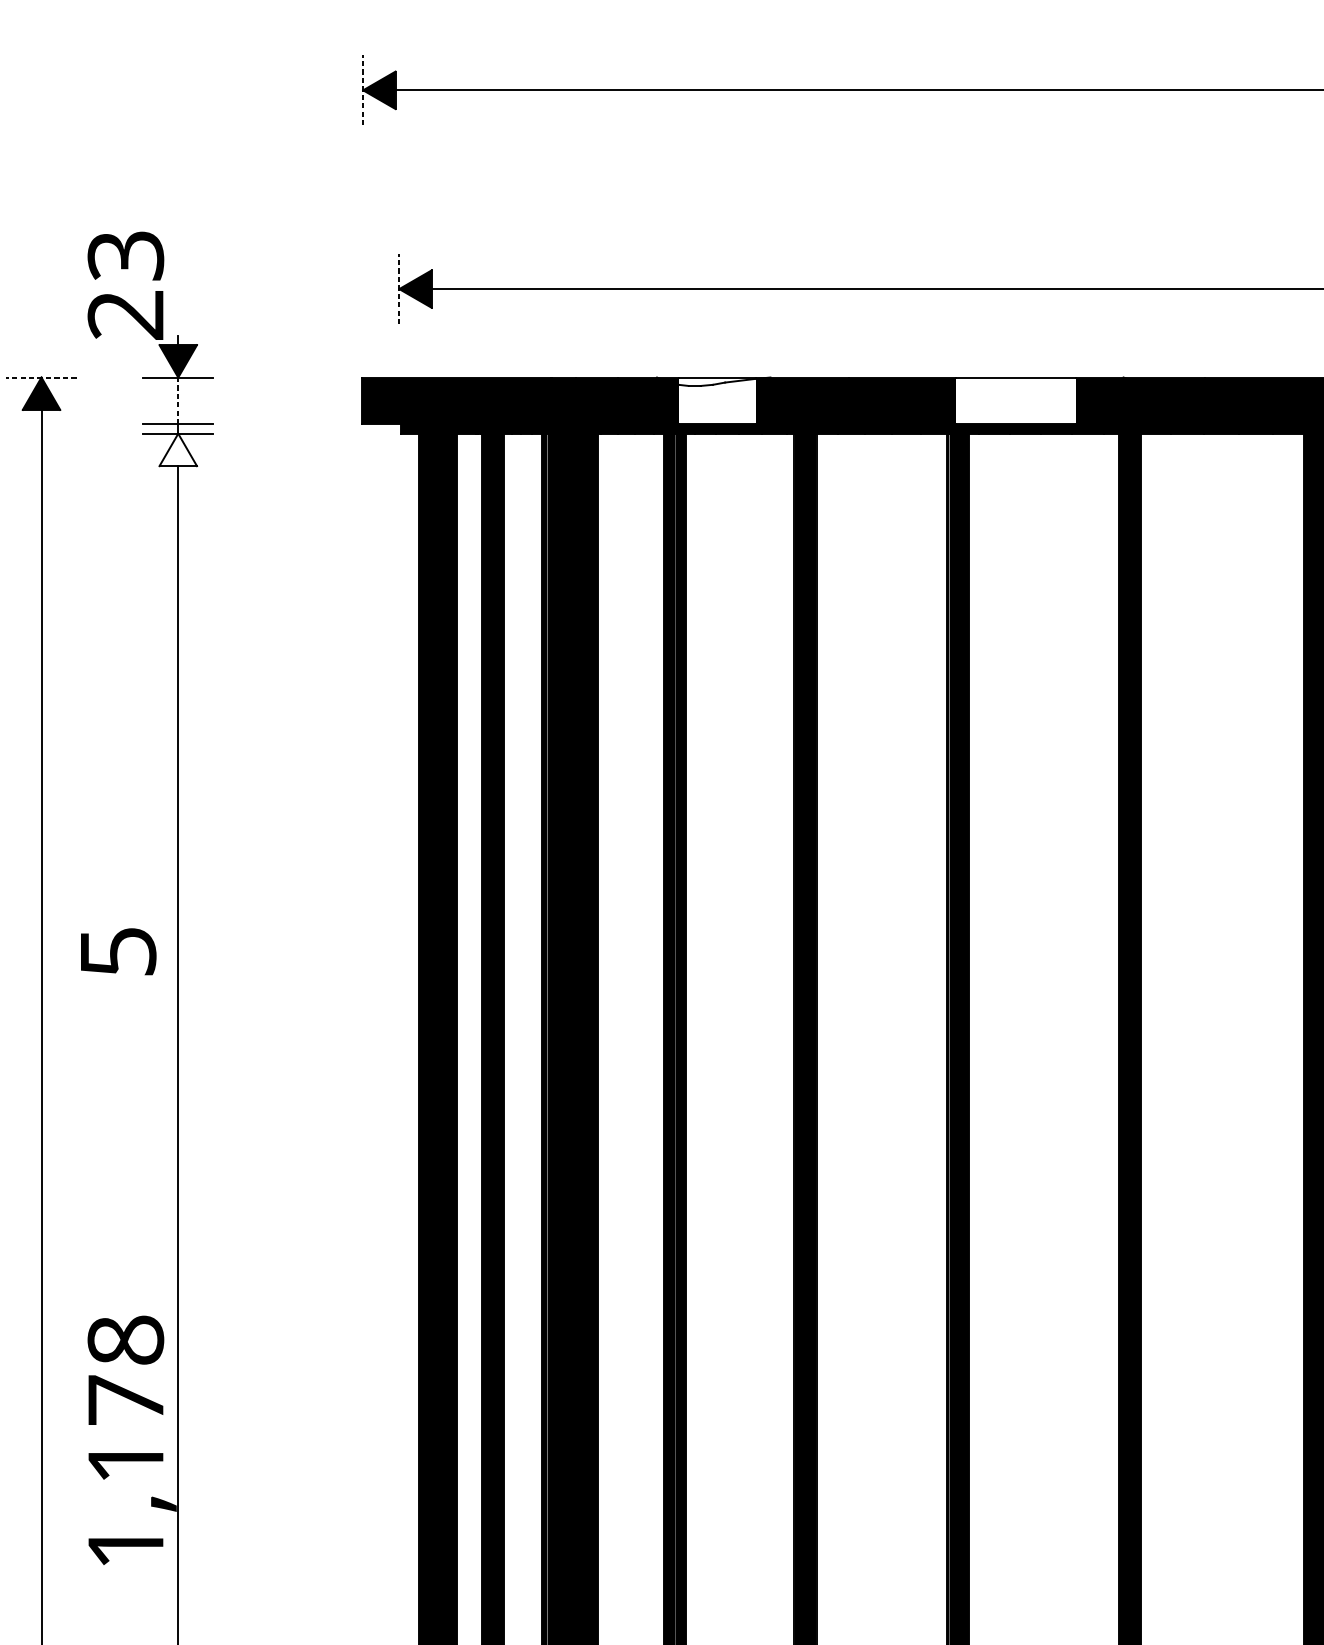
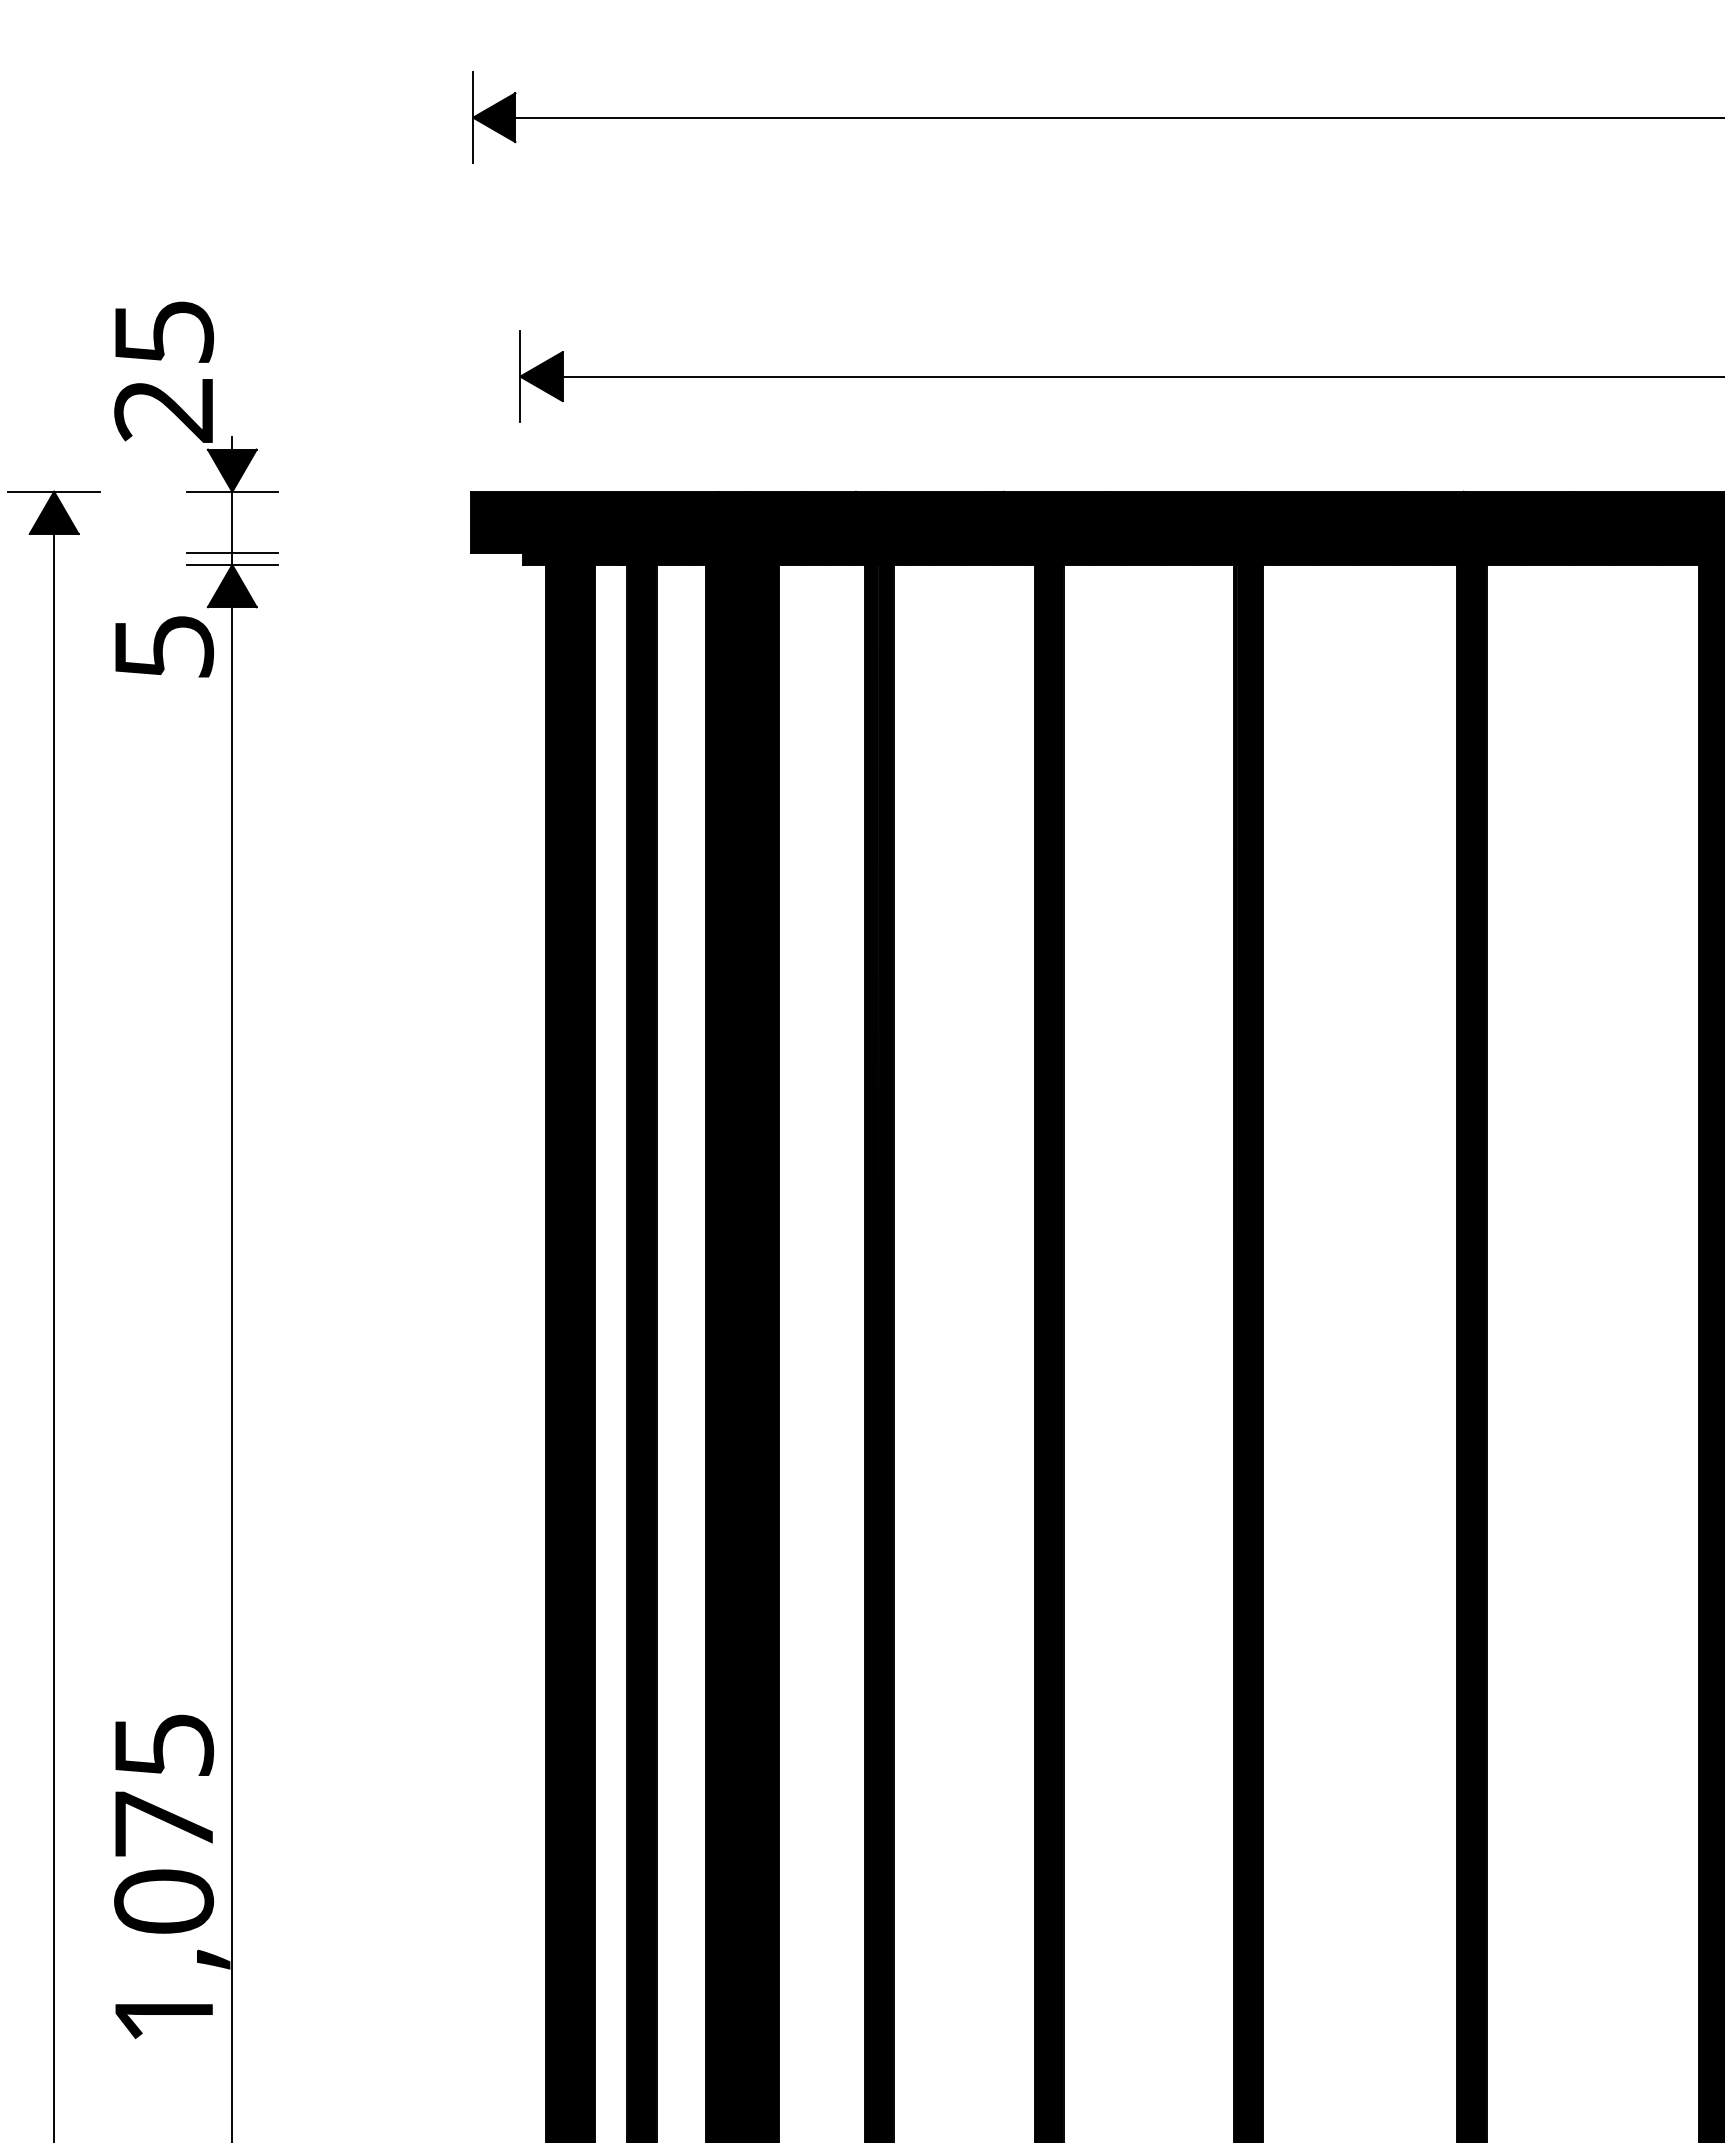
line: (363, 90) -> (473, 117), dashed -> solid
text: (125, 256) -> (163, 333), 23 -> 25
line: (399, 289) -> (520, 376), dashed -> solid
line: (41, 377) -> (54, 491), dashed -> solid
fill: (717, 400) -> (934, 521), added
fill: (1015, 400) -> (1323, 521), added
line: (178, 401) -> (232, 522), dashed -> solid
fill: (177, 450) -> (231, 586), added
text: (118, 951) -> (164, 646), moved
text: (126, 1399) -> (164, 1823), 1,178 -> 1,075

